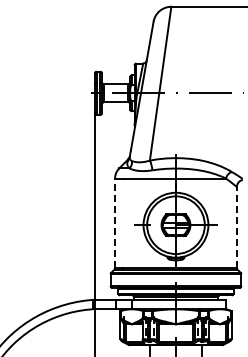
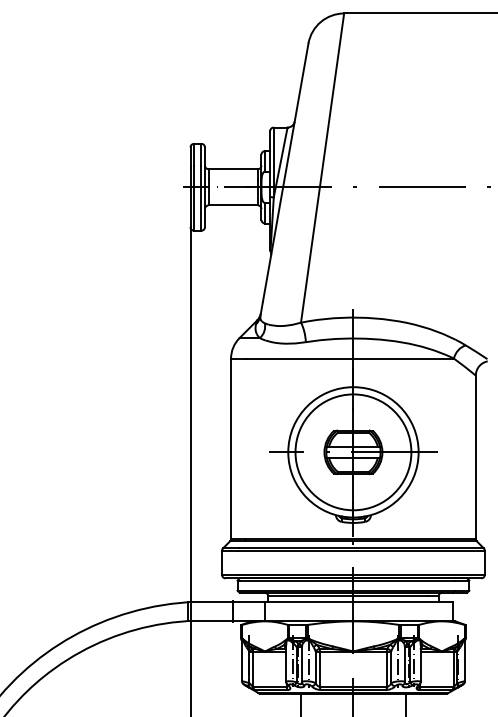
line: (115, 223) -> (231, 448), dashed -> solid
line: (236, 227) -> (475, 456), dashed -> solid

